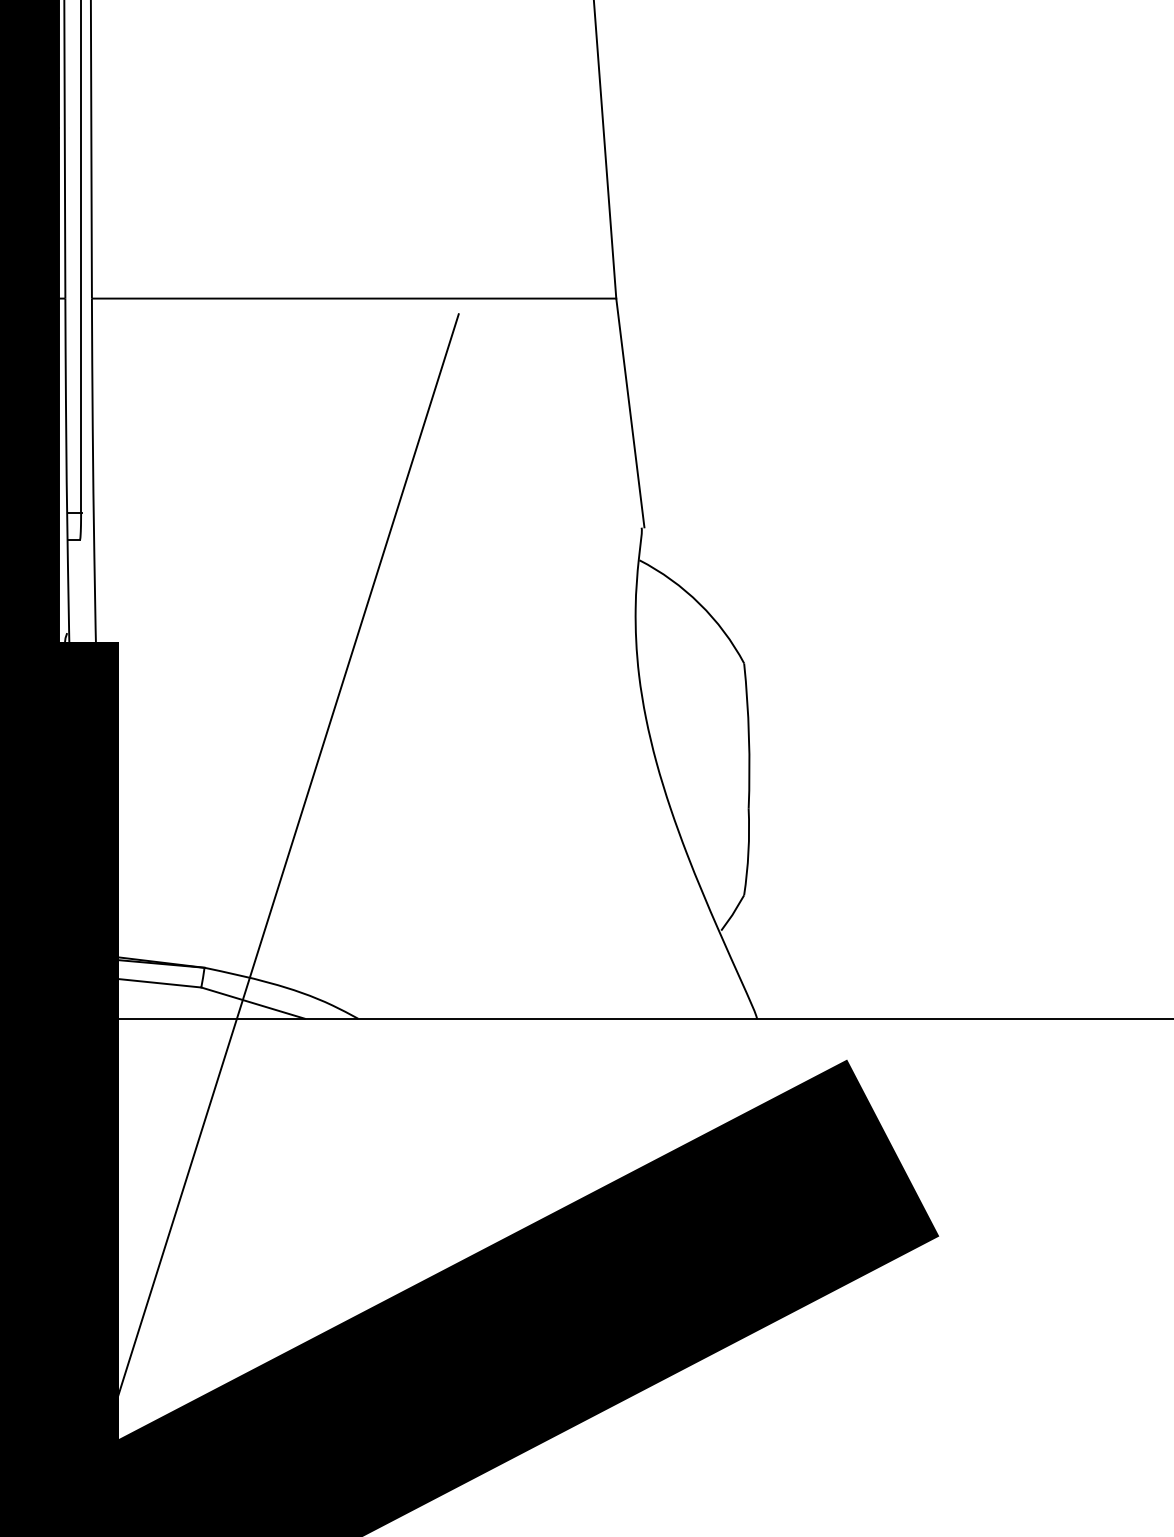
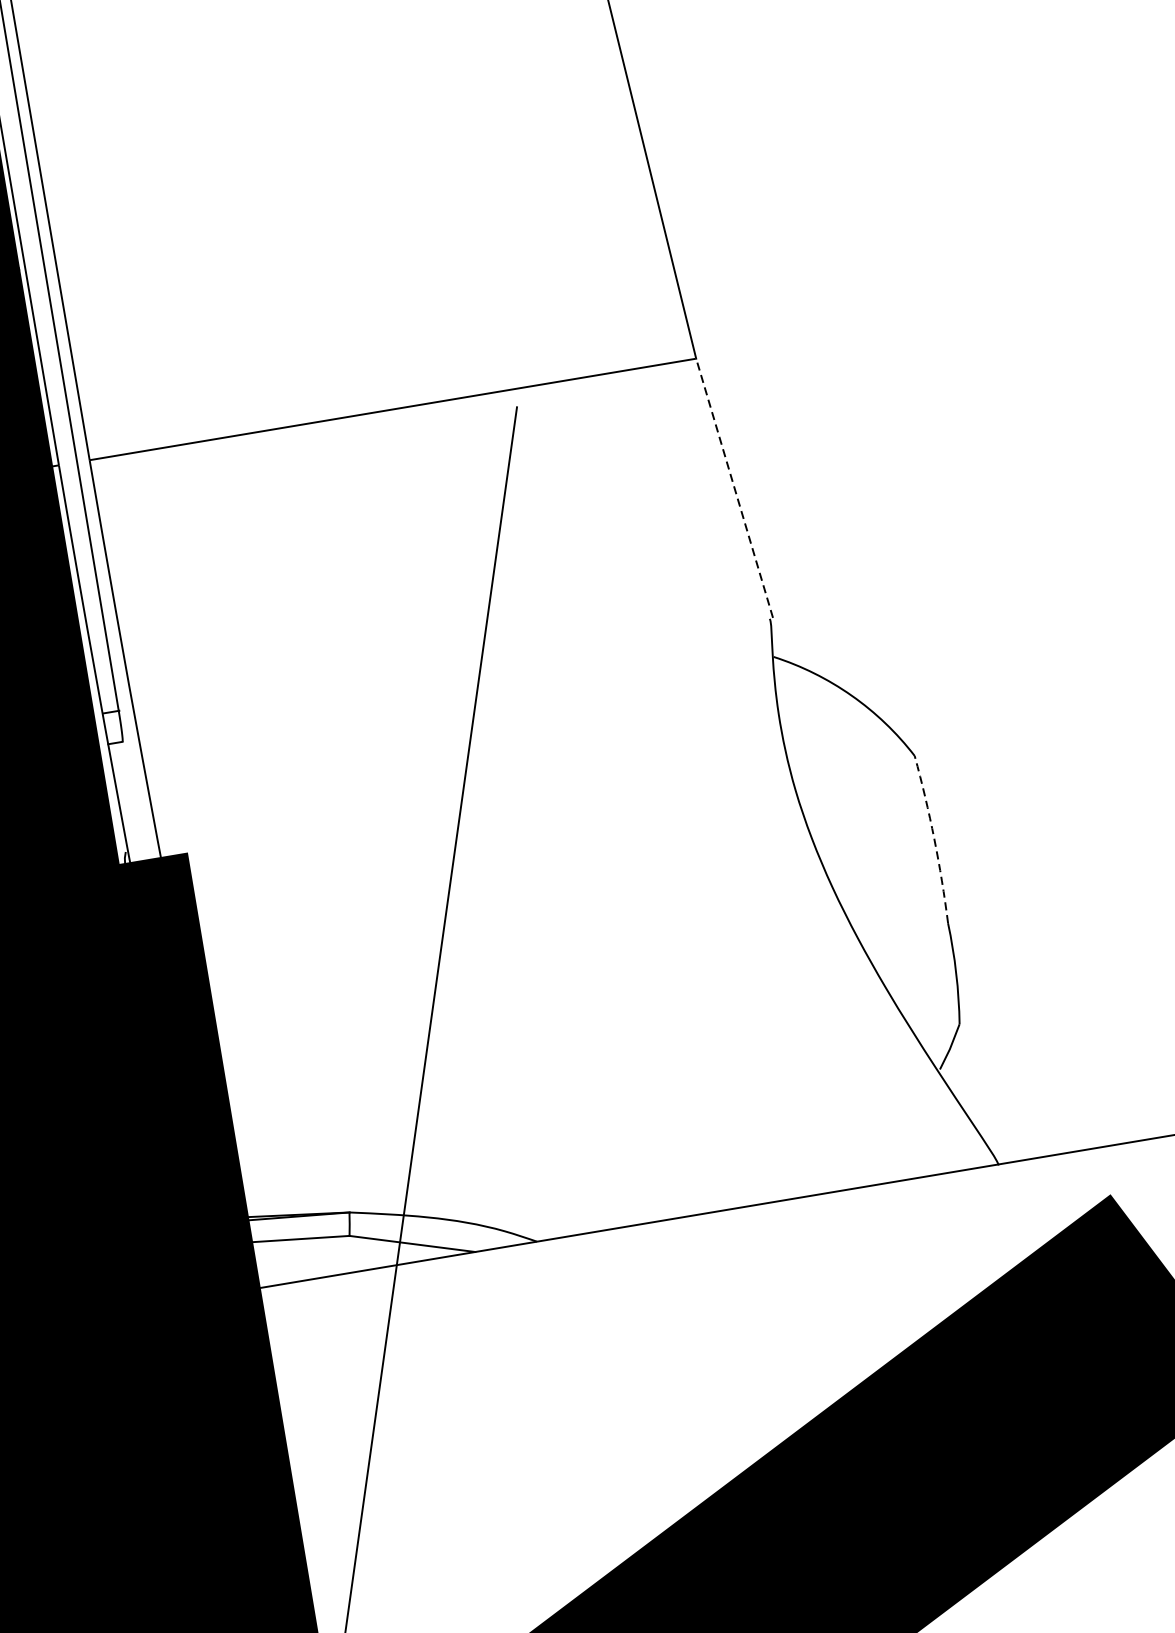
line: (630, 412) -> (734, 487), solid -> dashed
arc: (748, 736) -> (933, 839), solid -> dashed

